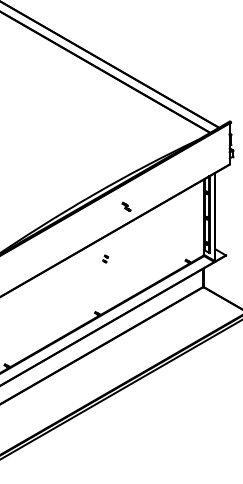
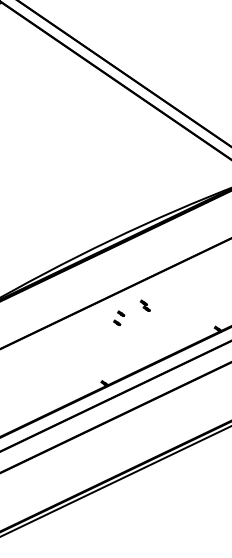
part: (126, 206) -> (145, 305), moved
part: (105, 258) -> (119, 317), size x1.67

